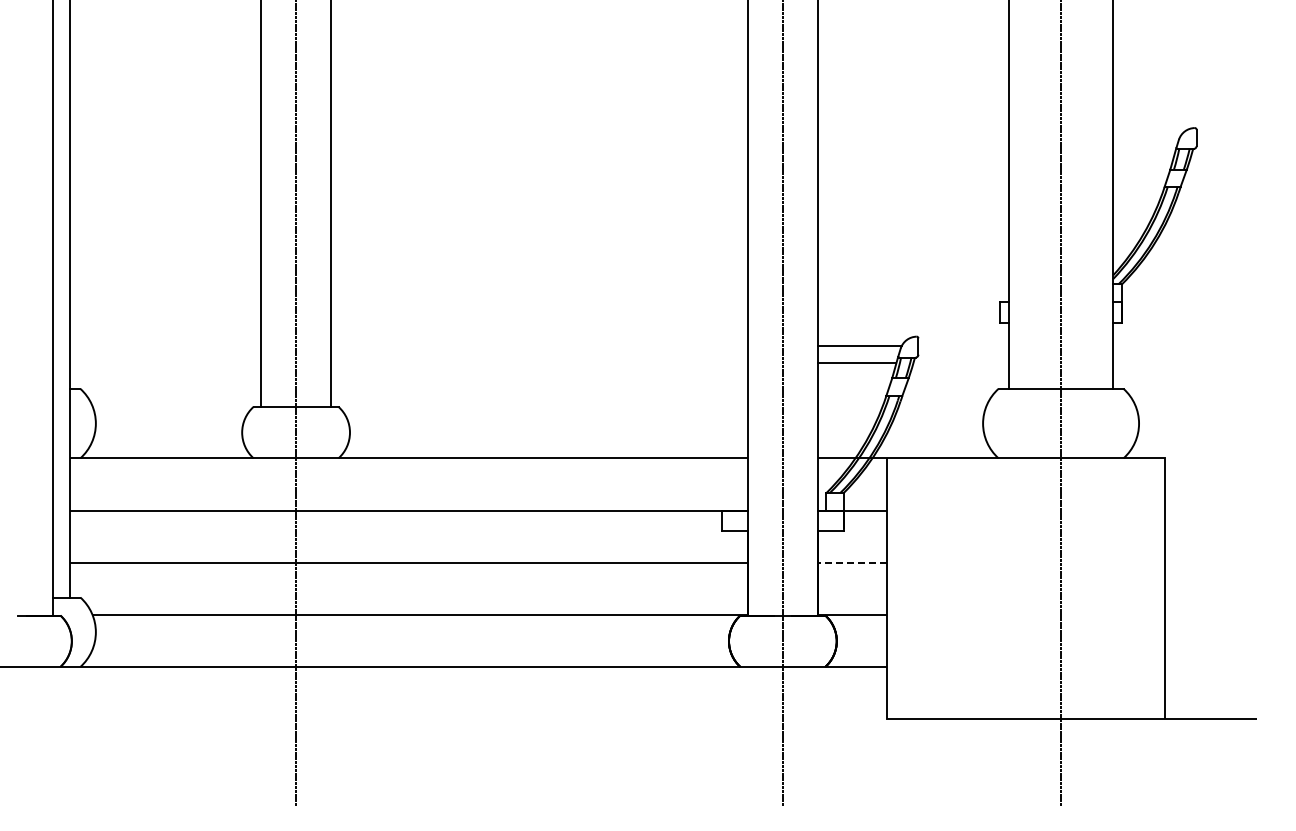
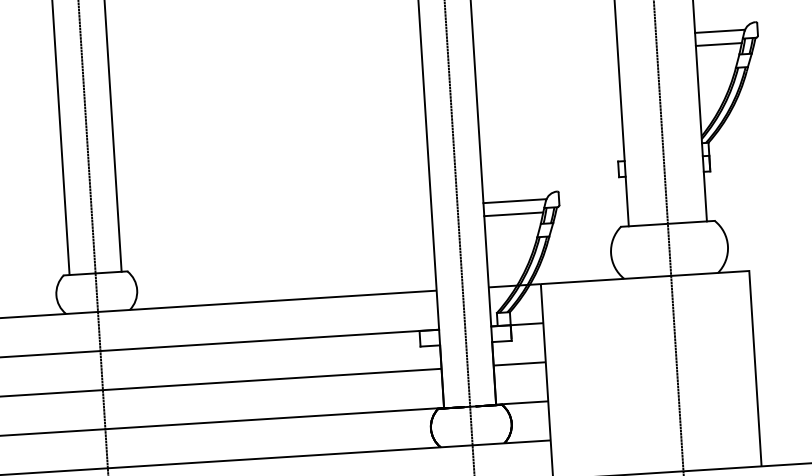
line: (1146, 137) -> (720, 31), added
line: (1143, 154) -> (718, 44), added
line: (852, 562) -> (519, 363), dashed -> solid

